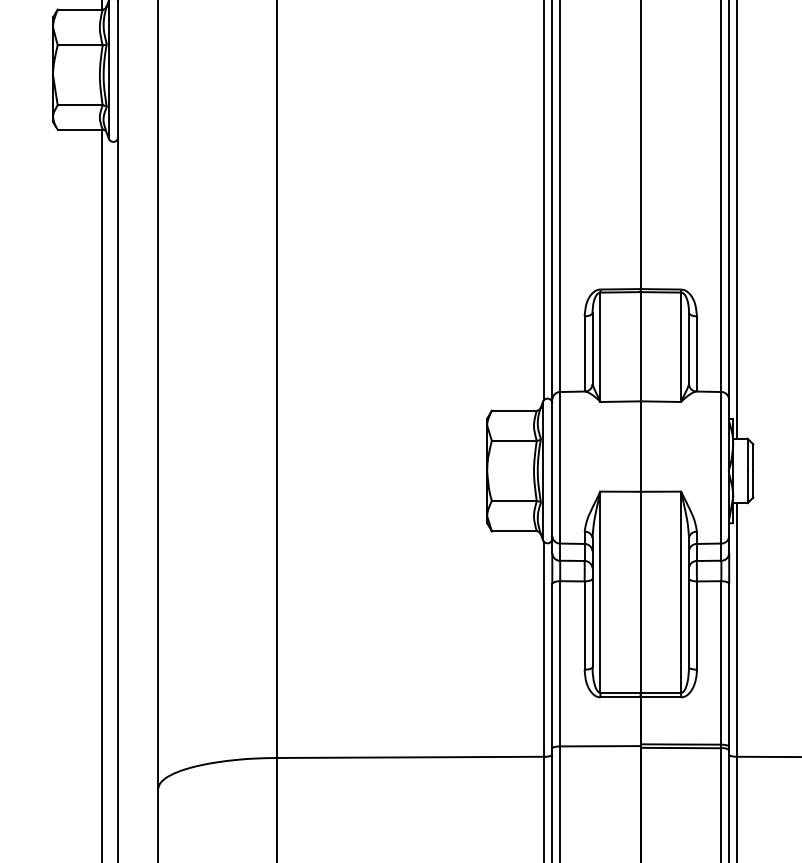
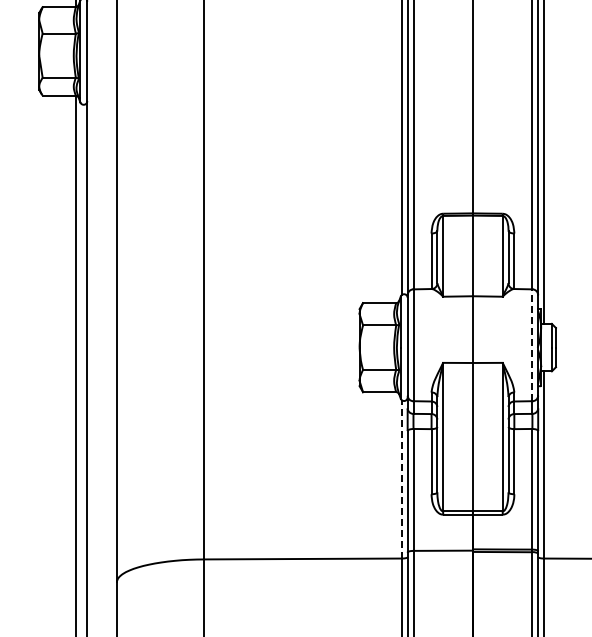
line: (721, 468) -> (532, 345), solid -> dashed
line: (543, 648) -> (401, 478), solid -> dashed

